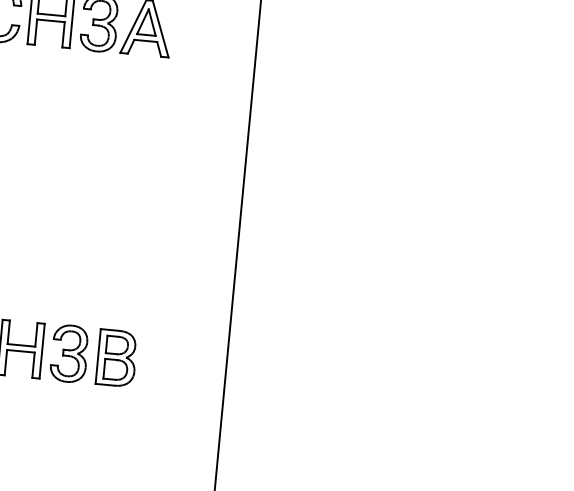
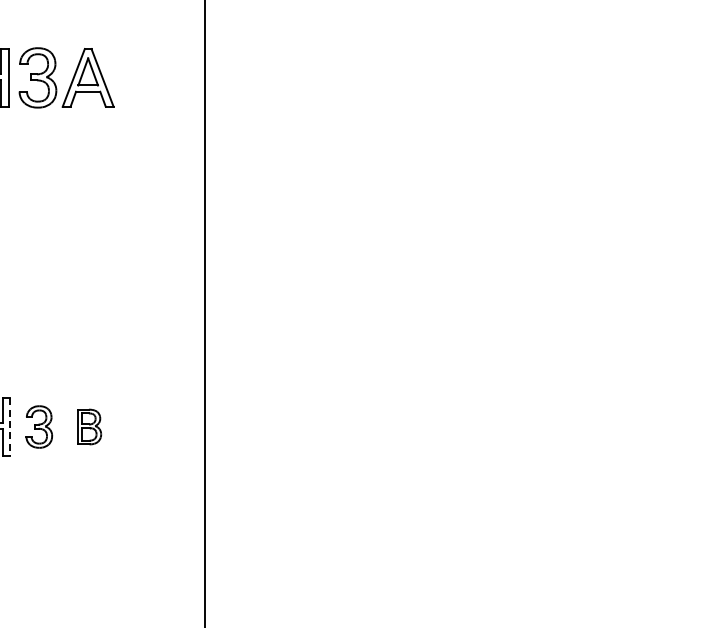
line: (42, 351) -> (10, 427), solid -> dashed
part: (69, 353) -> (39, 426), size x0.7
part: (117, 357) -> (89, 426), size x0.6

